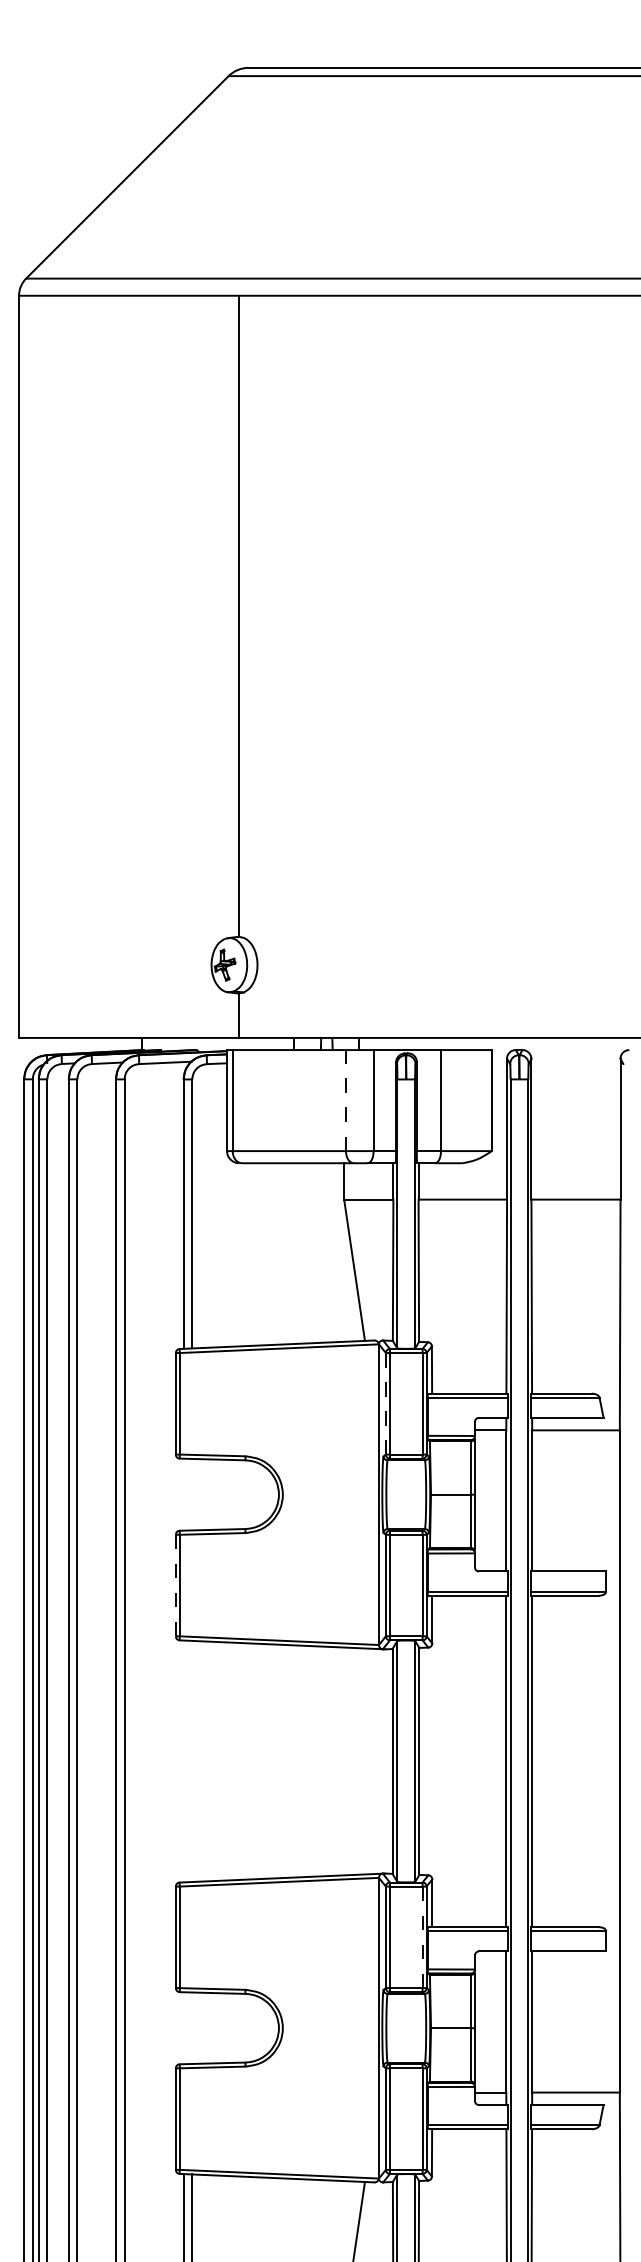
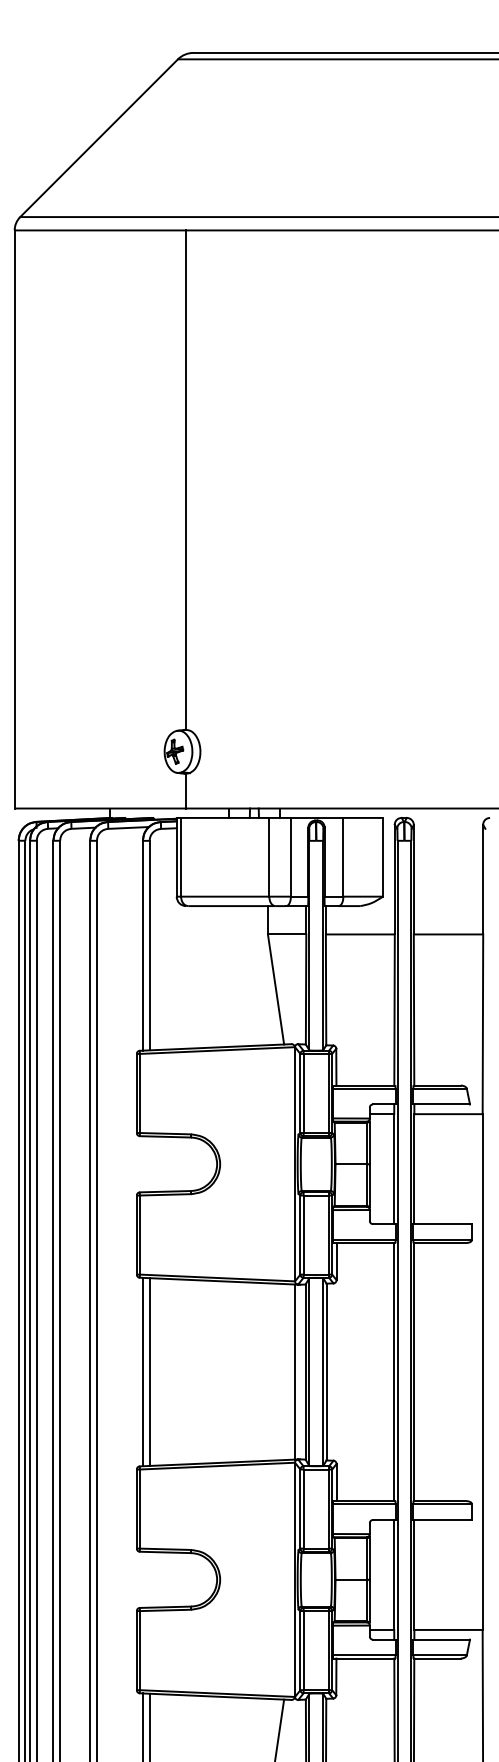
line: (345, 1100) -> (268, 857), dashed -> solid
line: (385, 1403) -> (300, 1093), dashed -> solid
line: (175, 1585) -> (136, 1235), dashed -> solid
line: (183, 1761) -> (142, 1372), added
line: (192, 1761) -> (149, 1372), added
line: (378, 1761) -> (294, 1372), added
line: (422, 1937) -> (328, 1509), dashed -> solid

